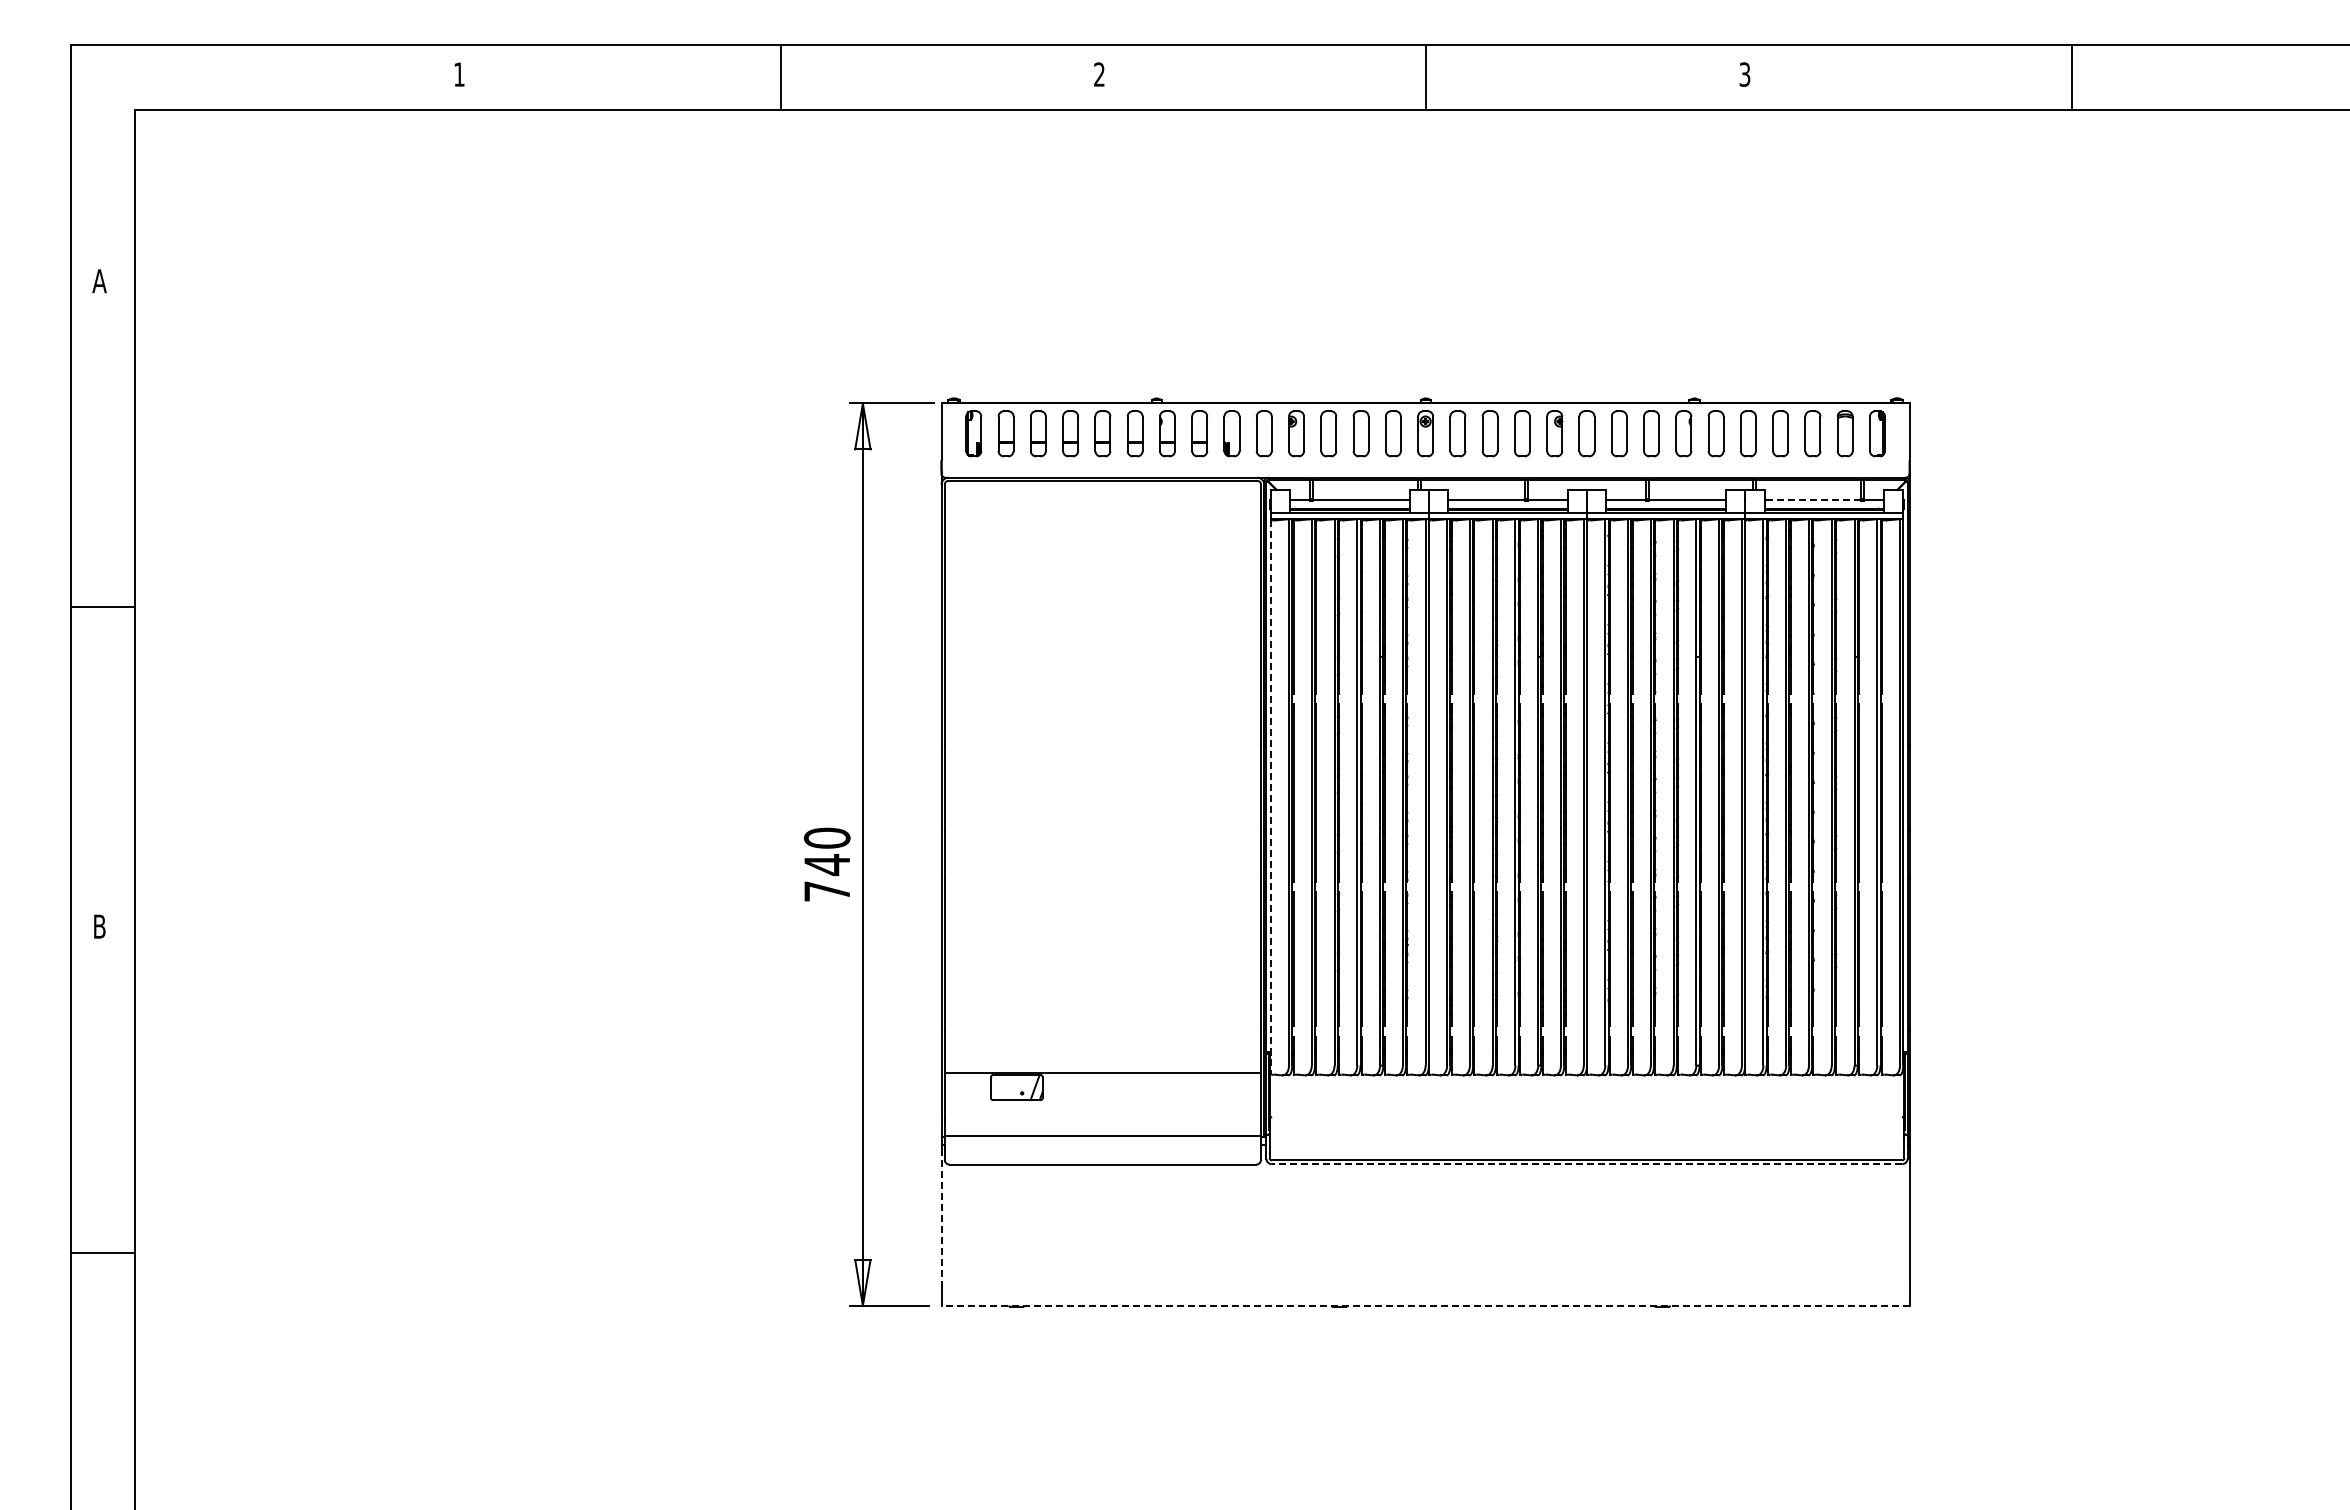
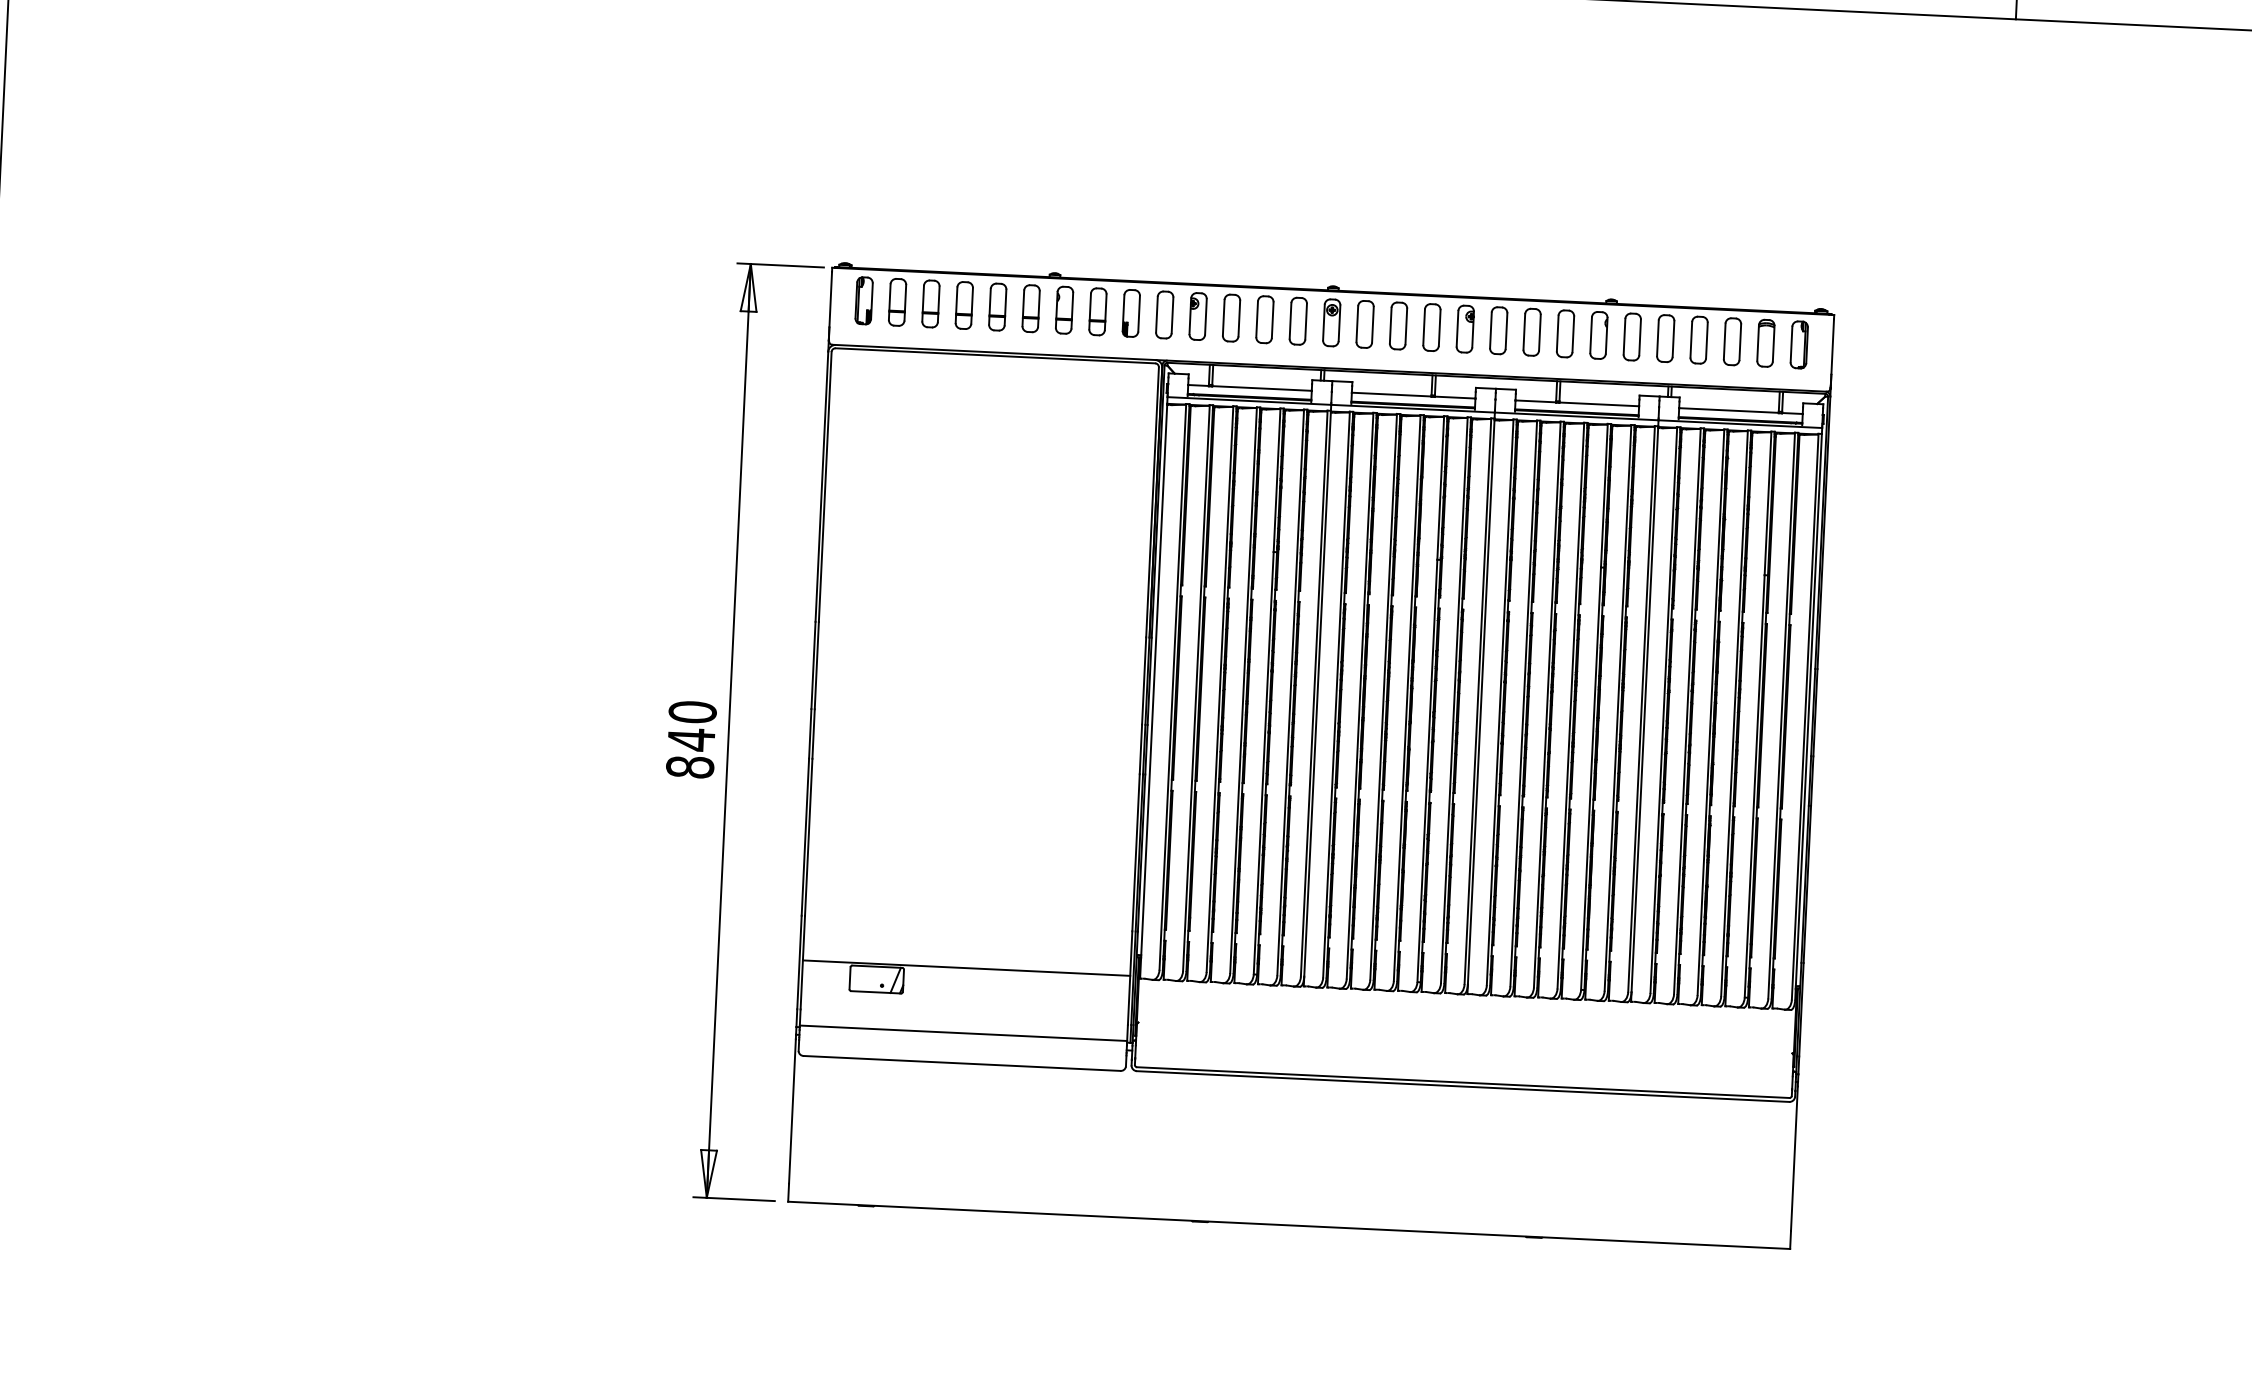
line: (1812, 500) -> (1728, 410), dashed -> solid
line: (1270, 798) -> (1153, 692), dashed -> solid
text: (826, 891) -> (689, 767), 740 -> 840
line: (1586, 1164) -> (1462, 1086), dashed -> solid
line: (941, 1218) -> (792, 1111), dashed -> solid
line: (1425, 1305) -> (1289, 1224), dashed -> solid

